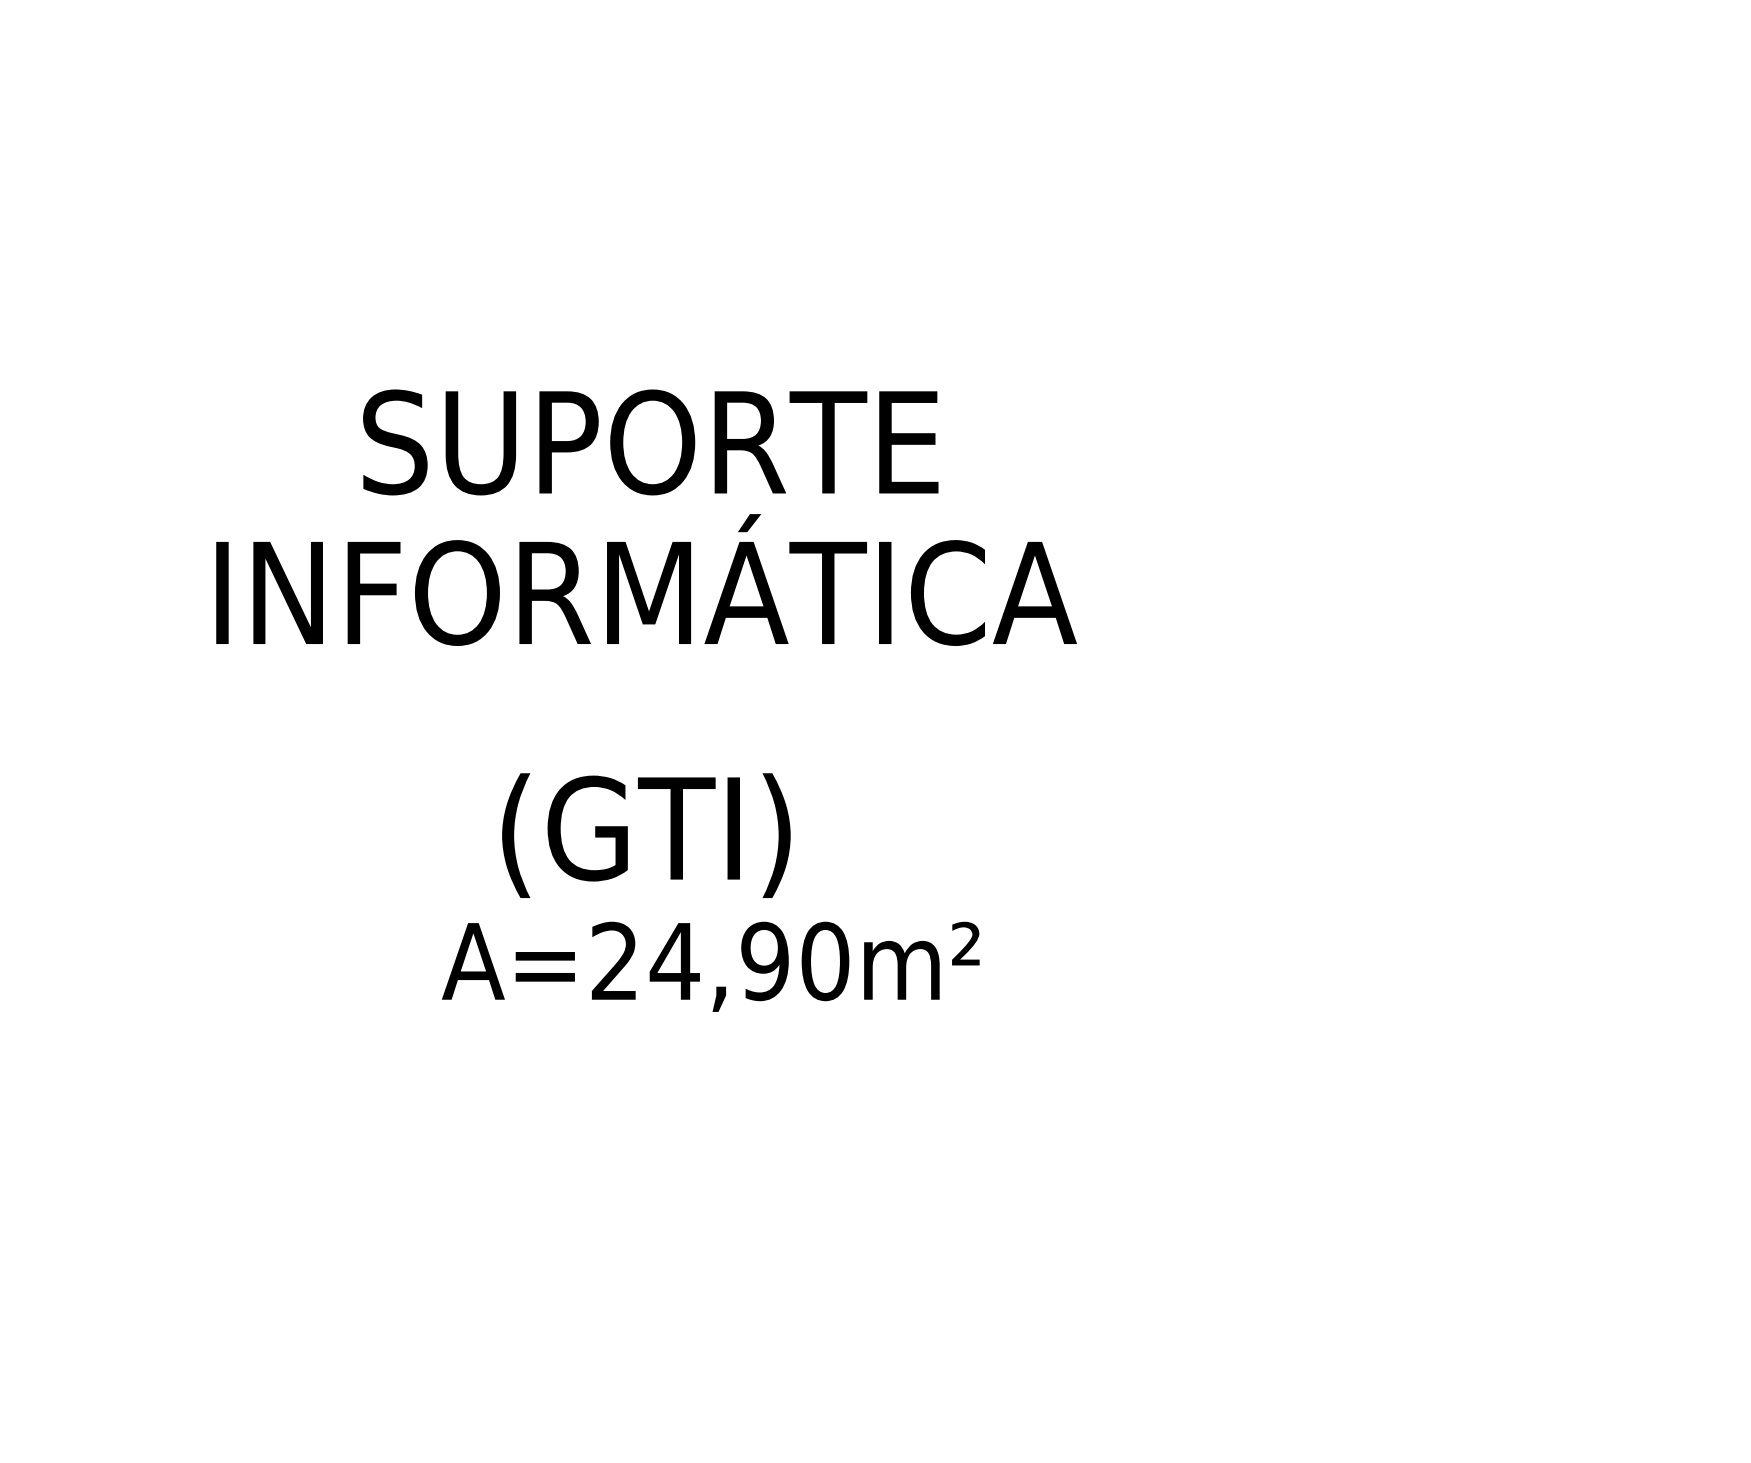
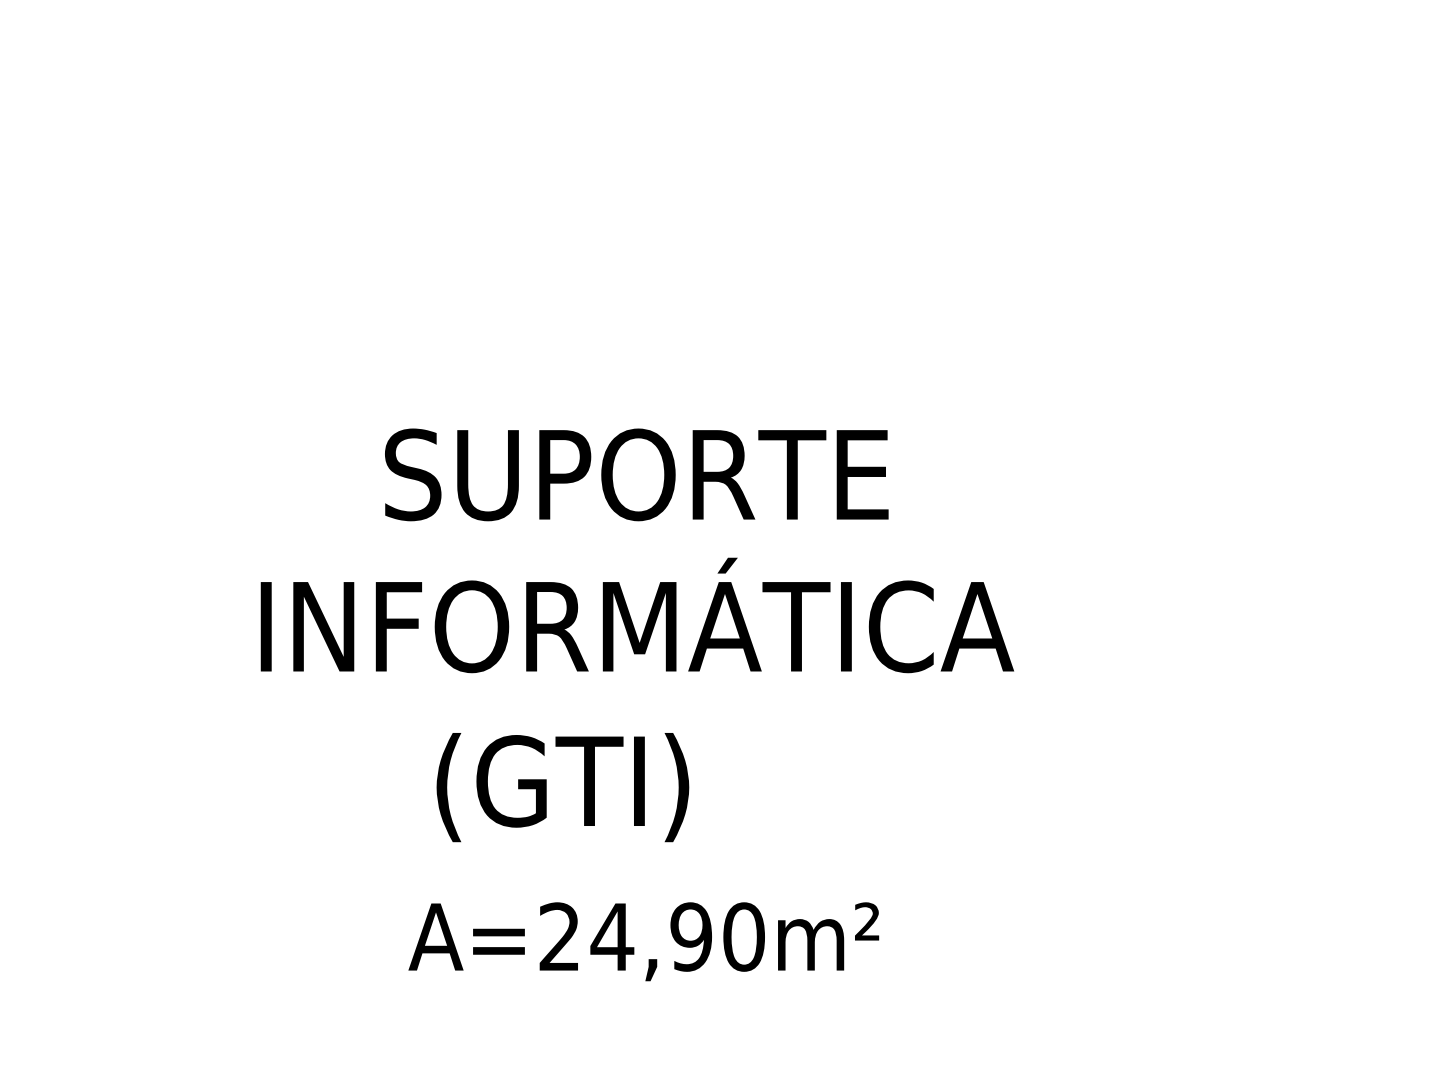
text: (650, 442) -> (636, 474), moved
text: (646, 579) -> (637, 614), moved
text: (646, 835) -> (563, 787), moved

